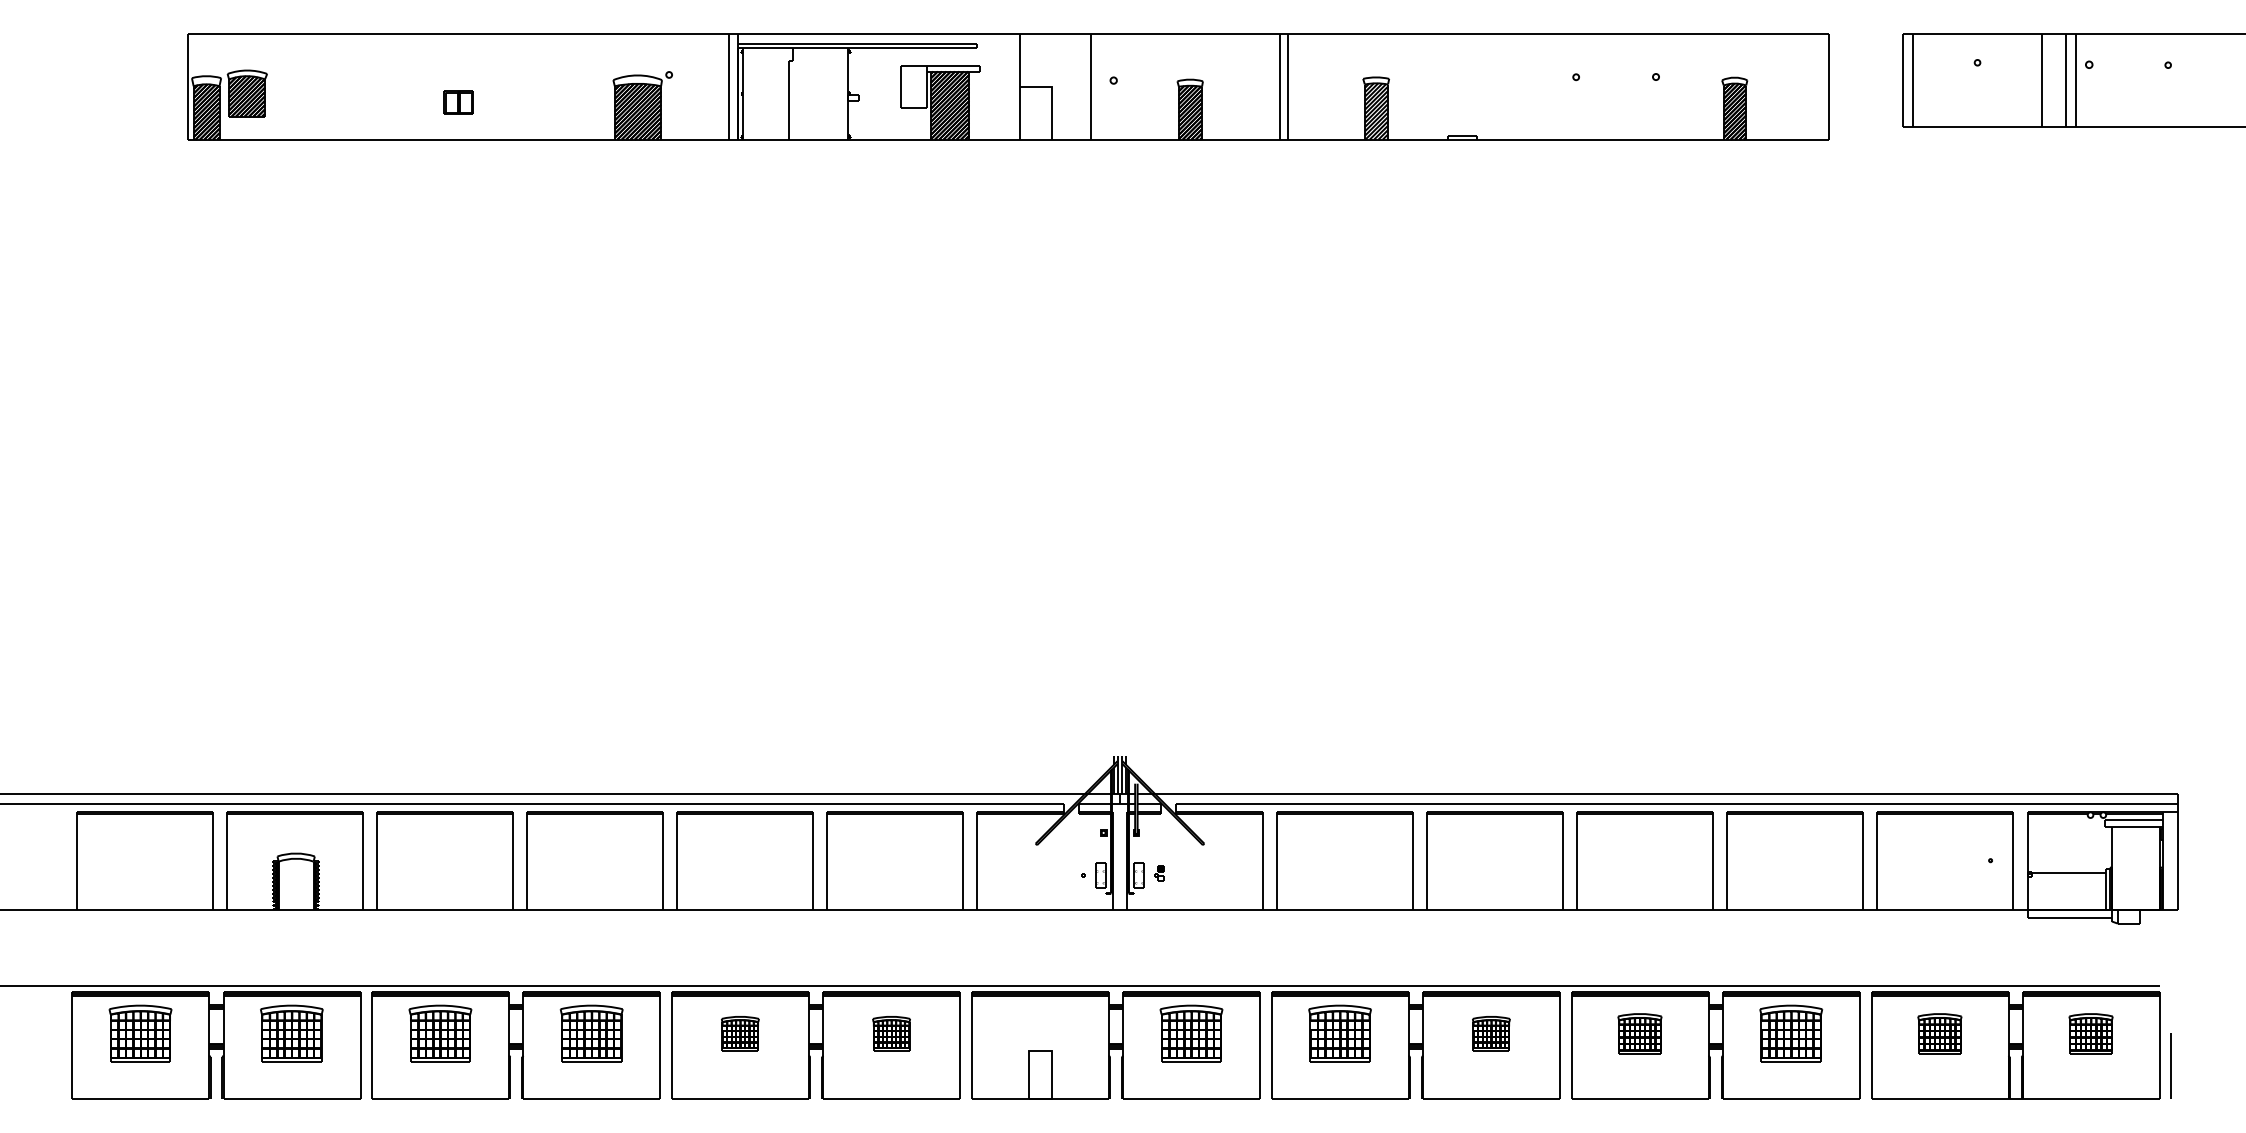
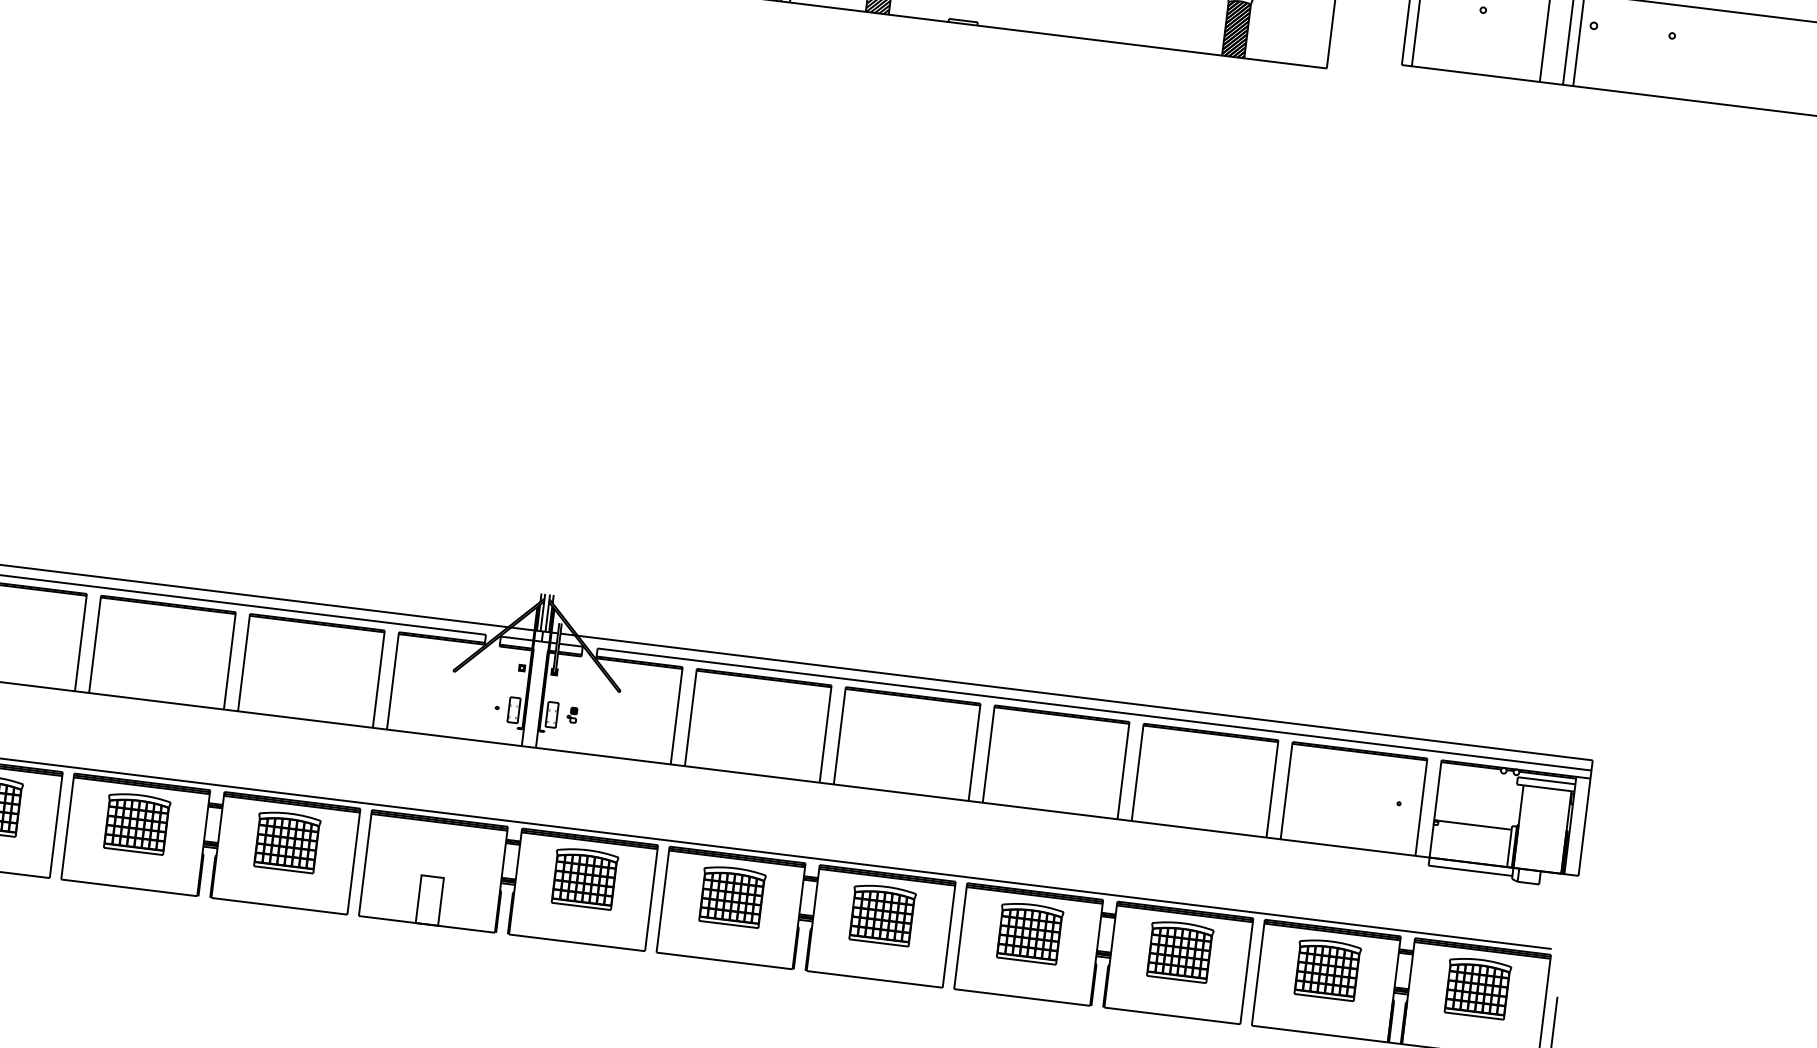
part: (740, 1033) -> (137, 822), size x1.67
part: (891, 1033) -> (287, 841), size x1.67
part: (1491, 1033) -> (882, 914), size x1.67
part: (1639, 1033) -> (1029, 932), size x1.43
part: (1939, 1033) -> (1327, 969), size x1.43
part: (2090, 1033) -> (1477, 987), size x1.43

